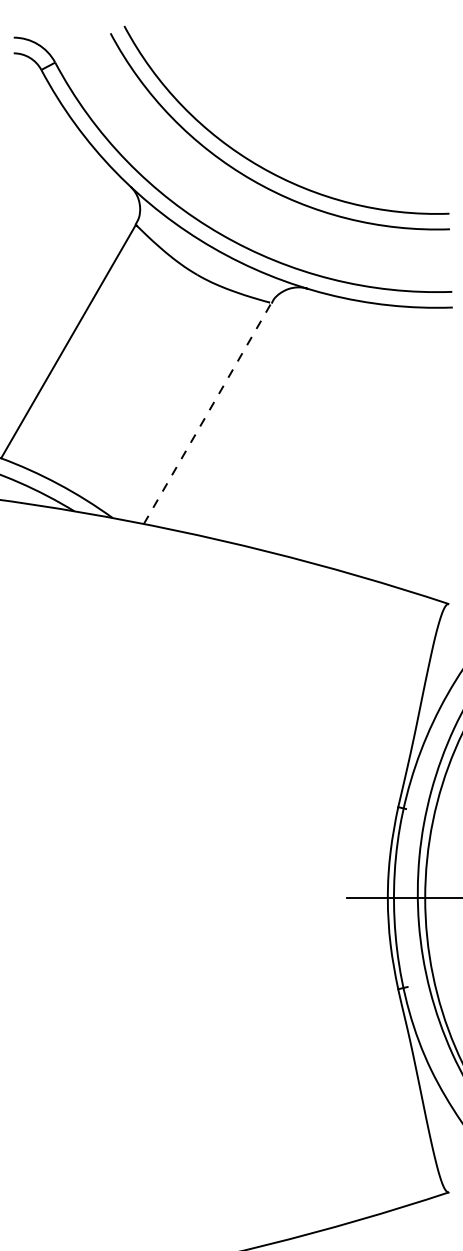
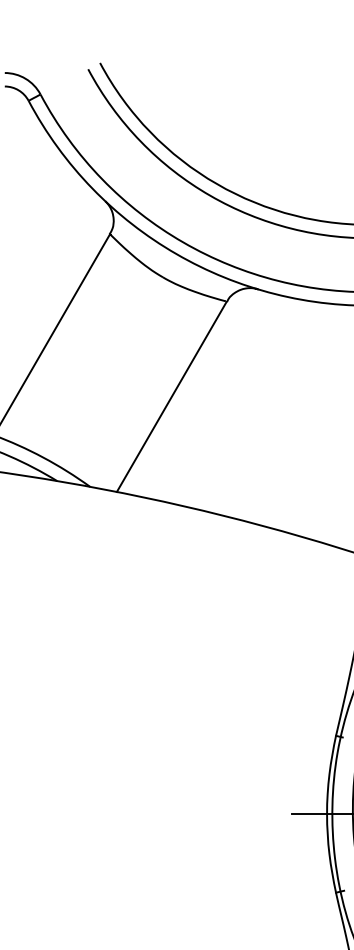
line: (207, 413) -> (171, 396), dashed -> solid

